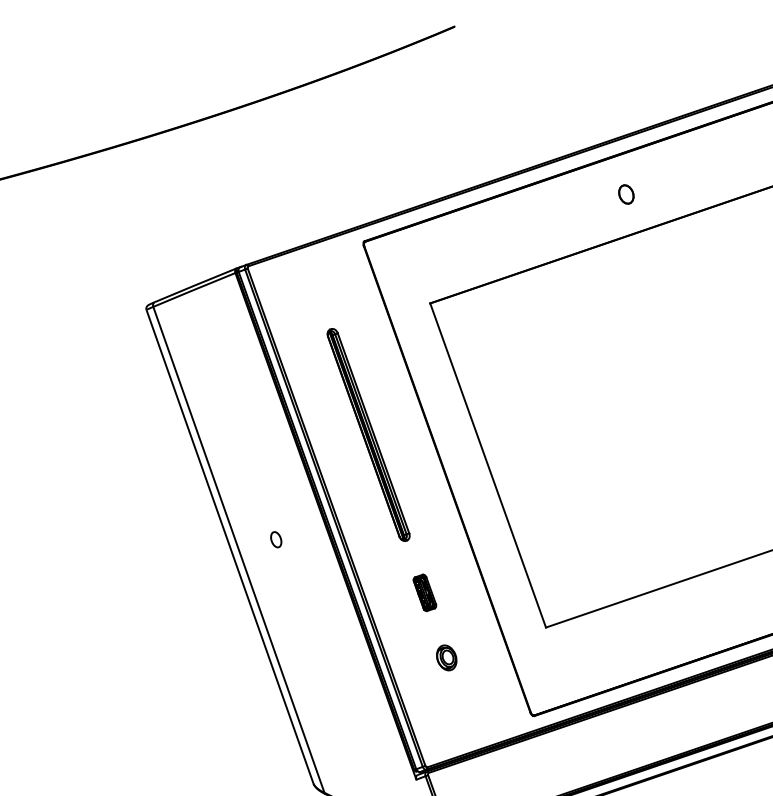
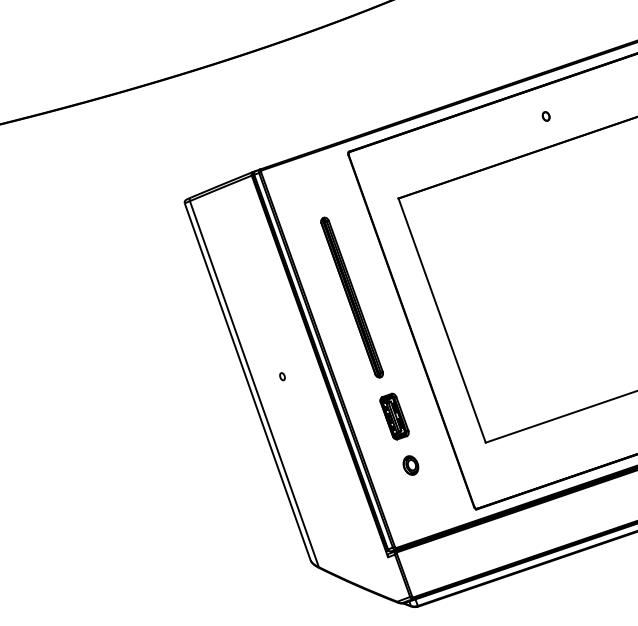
part: (625, 194) -> (545, 116), size x0.62
part: (276, 539) -> (282, 376), size x0.62
part: (424, 592) -> (394, 416), size x1.67

